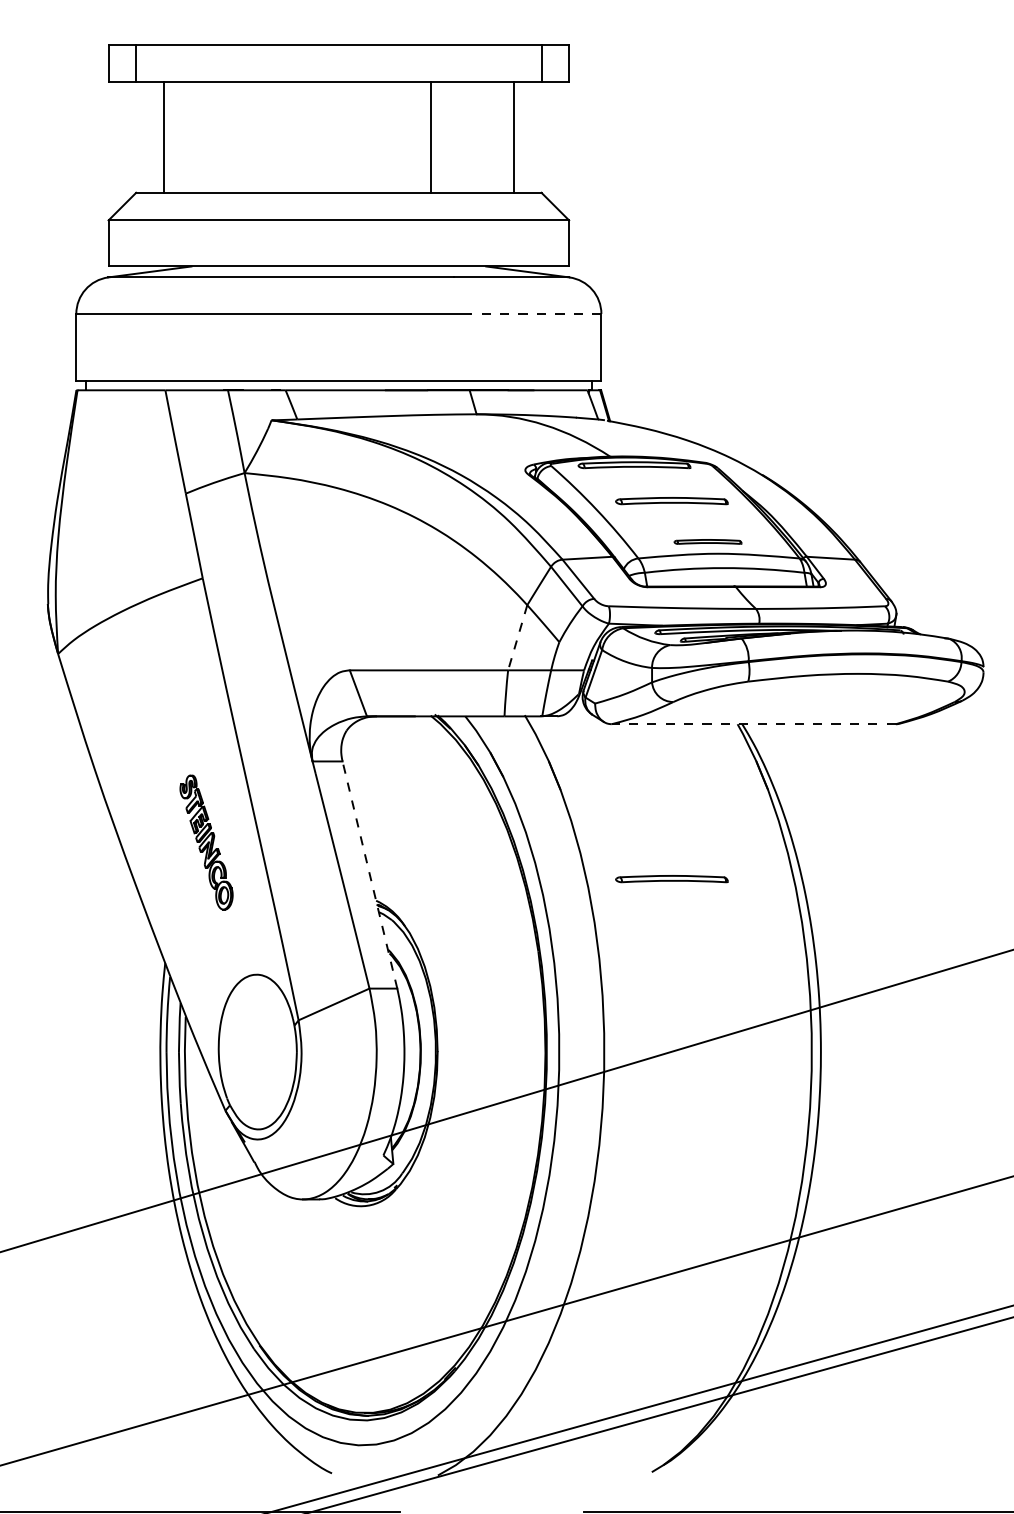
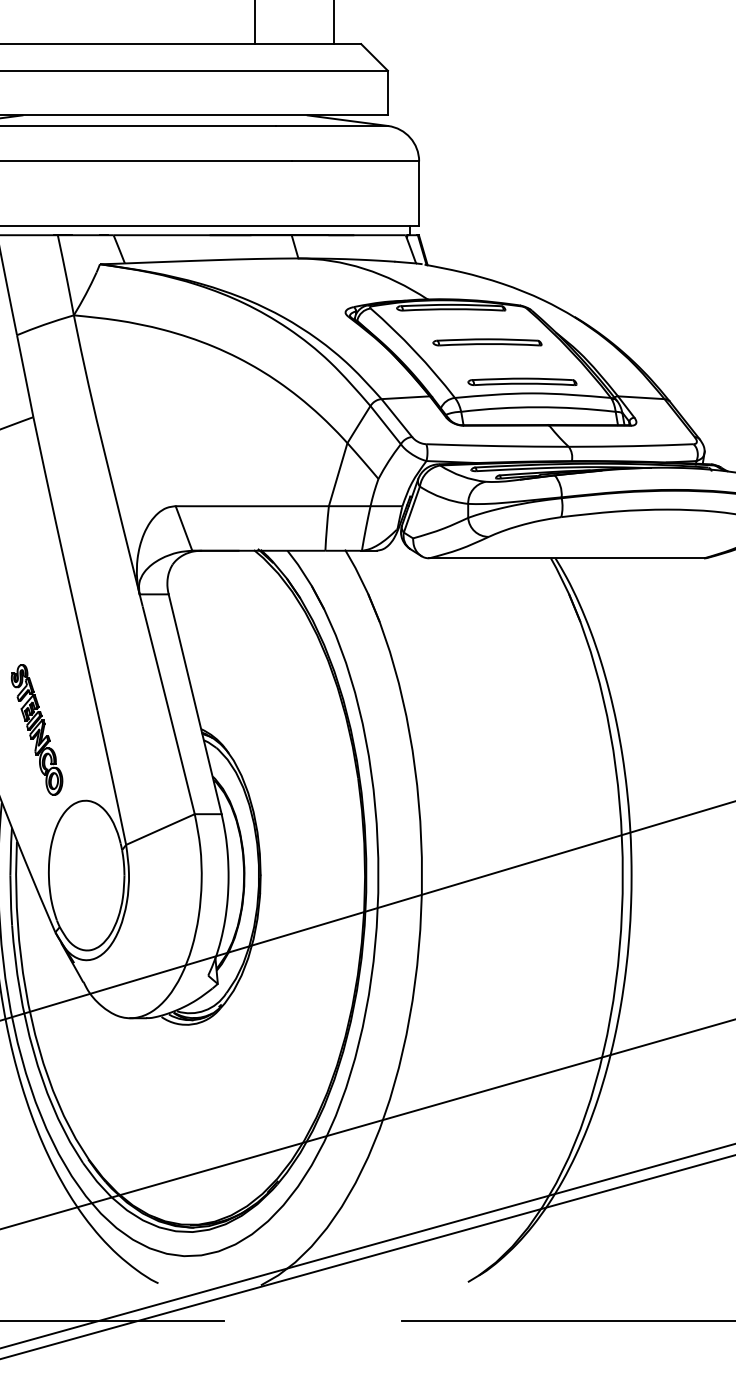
line: (535, 313) -> (355, 160), dashed -> solid
part: (707, 541) -> (521, 381), size x1.67
line: (517, 637) -> (337, 474), dashed -> solid
line: (753, 724) -> (566, 558), dashed -> solid
part: (206, 842) -> (37, 729), moved
line: (369, 875) -> (194, 704), dashed -> solid
part: (671, 879) -> (486, 708), removed

